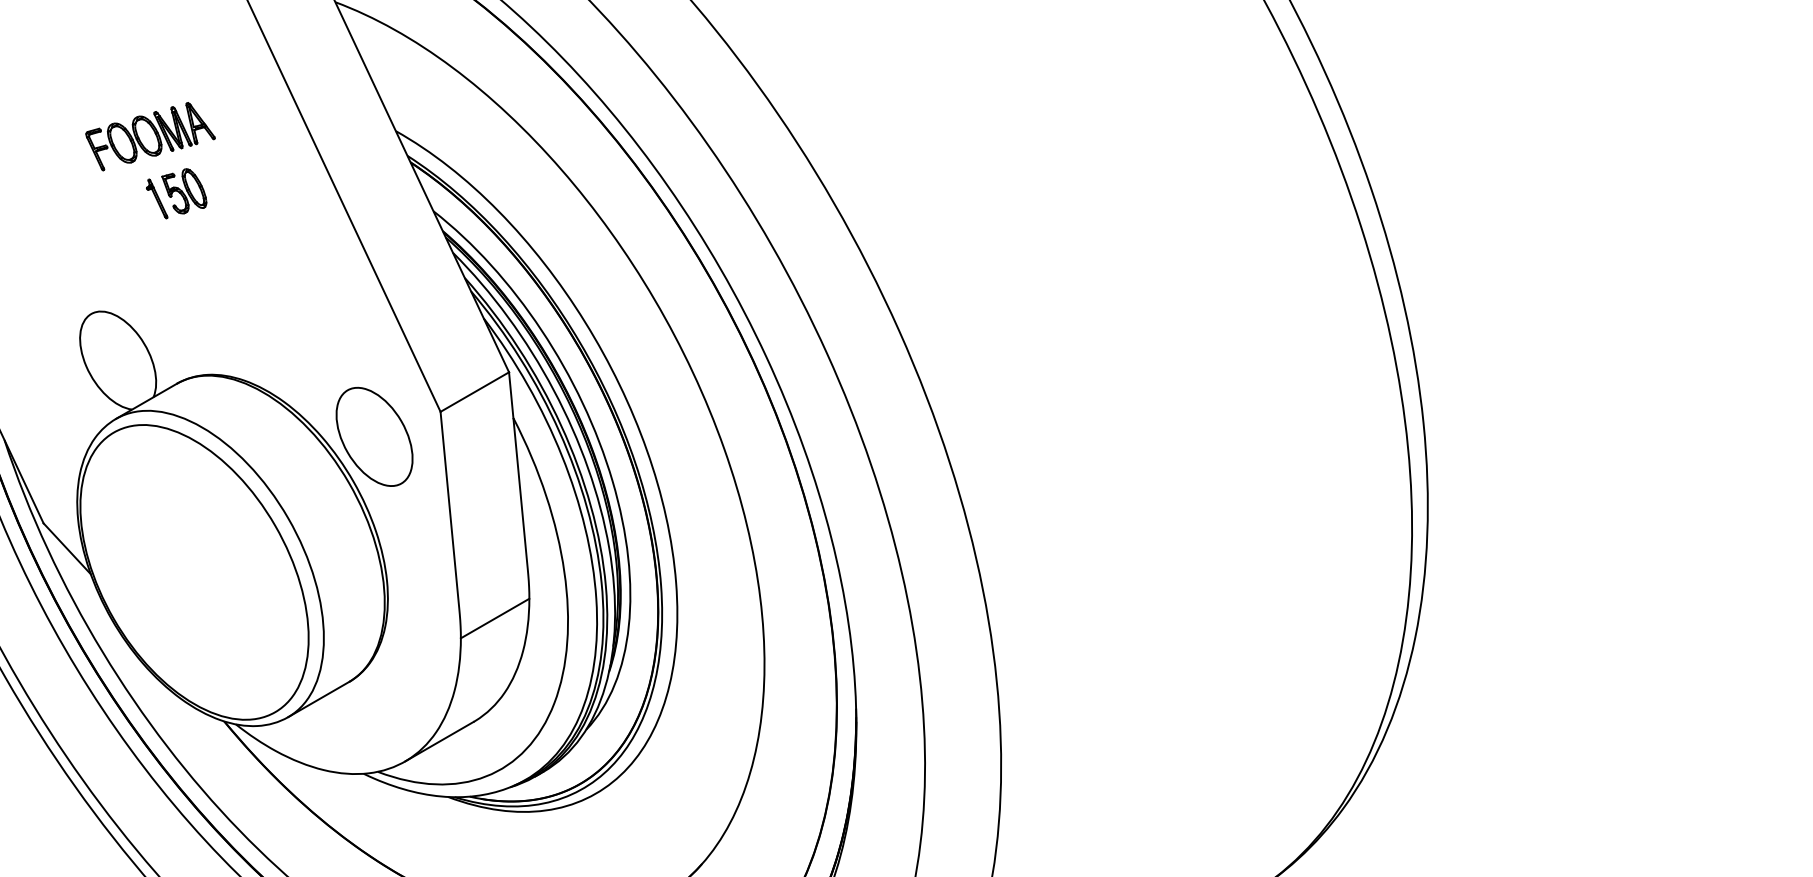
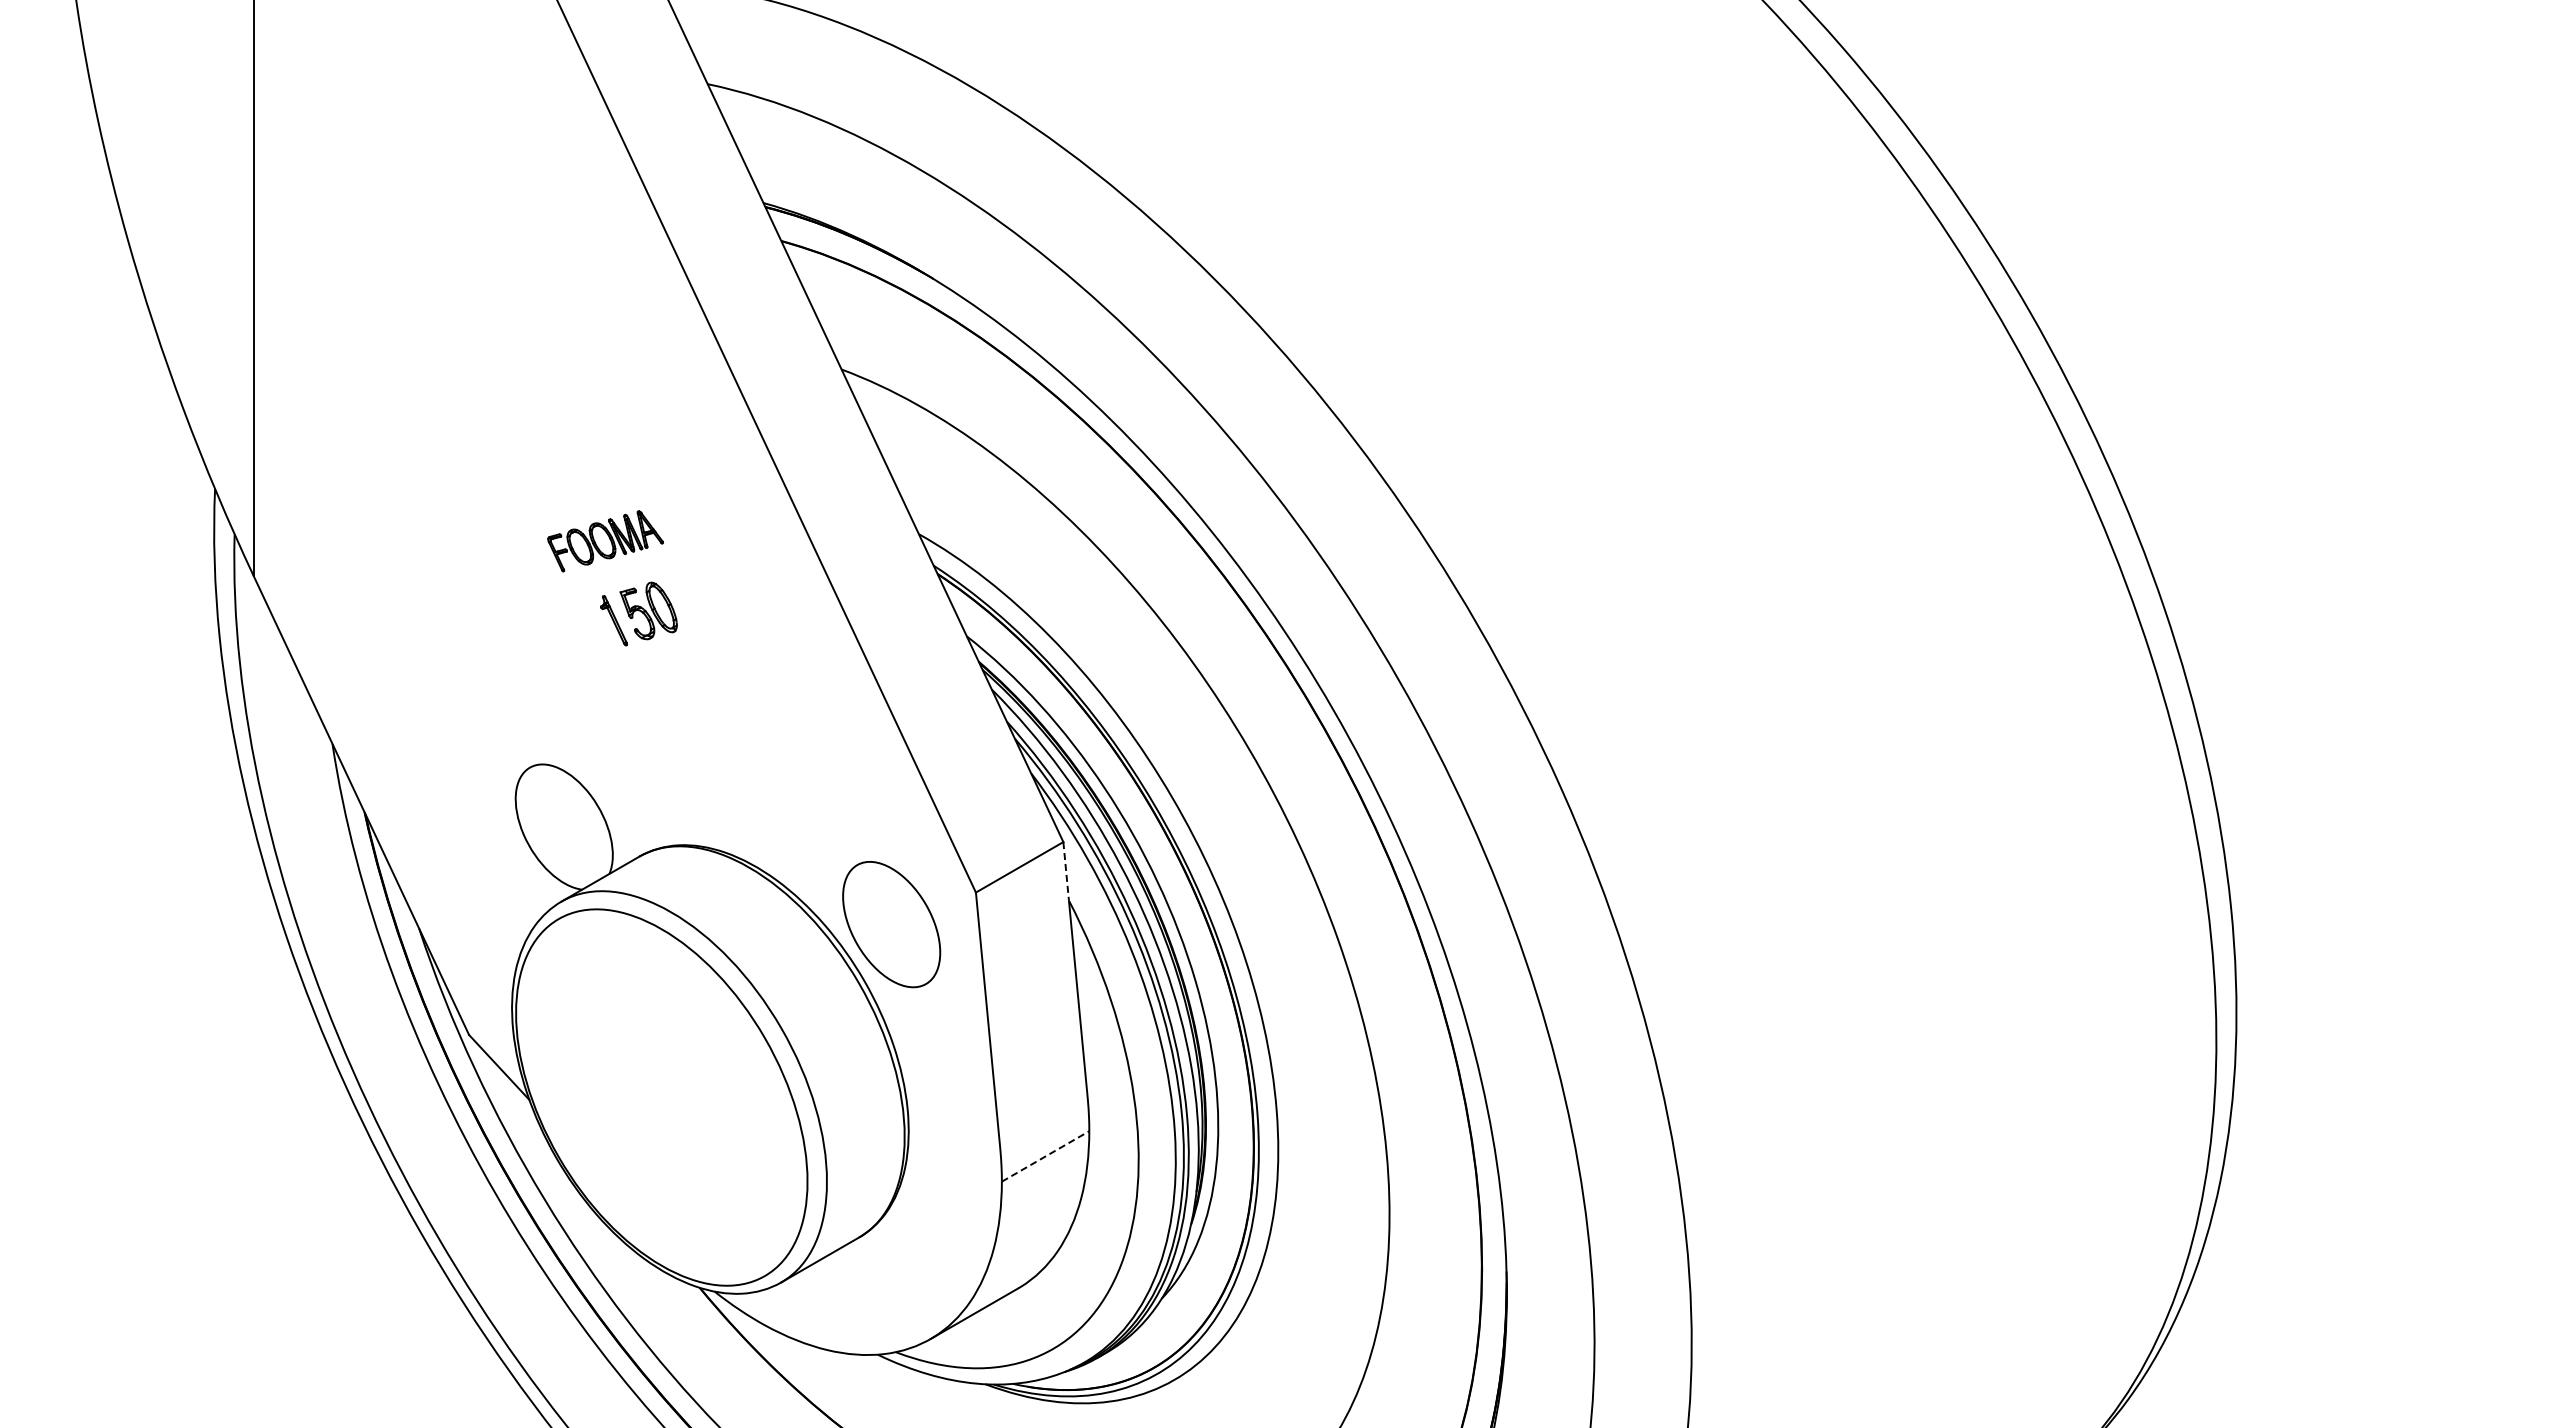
part: (150, 136) -> (605, 541), size x0.7
line: (511, 395) -> (1066, 871), solid -> dashed
line: (495, 618) -> (1046, 1156), solid -> dashed

